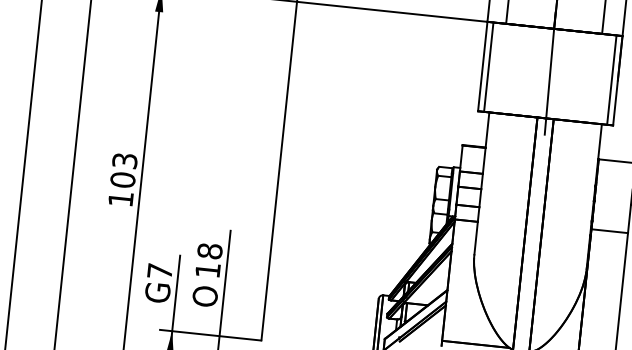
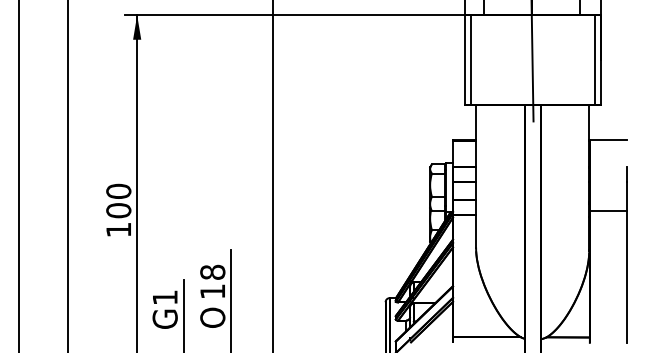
text: (124, 159) -> (118, 190), 103 -> 100
text: (160, 271) -> (165, 297), G7 -> G1

